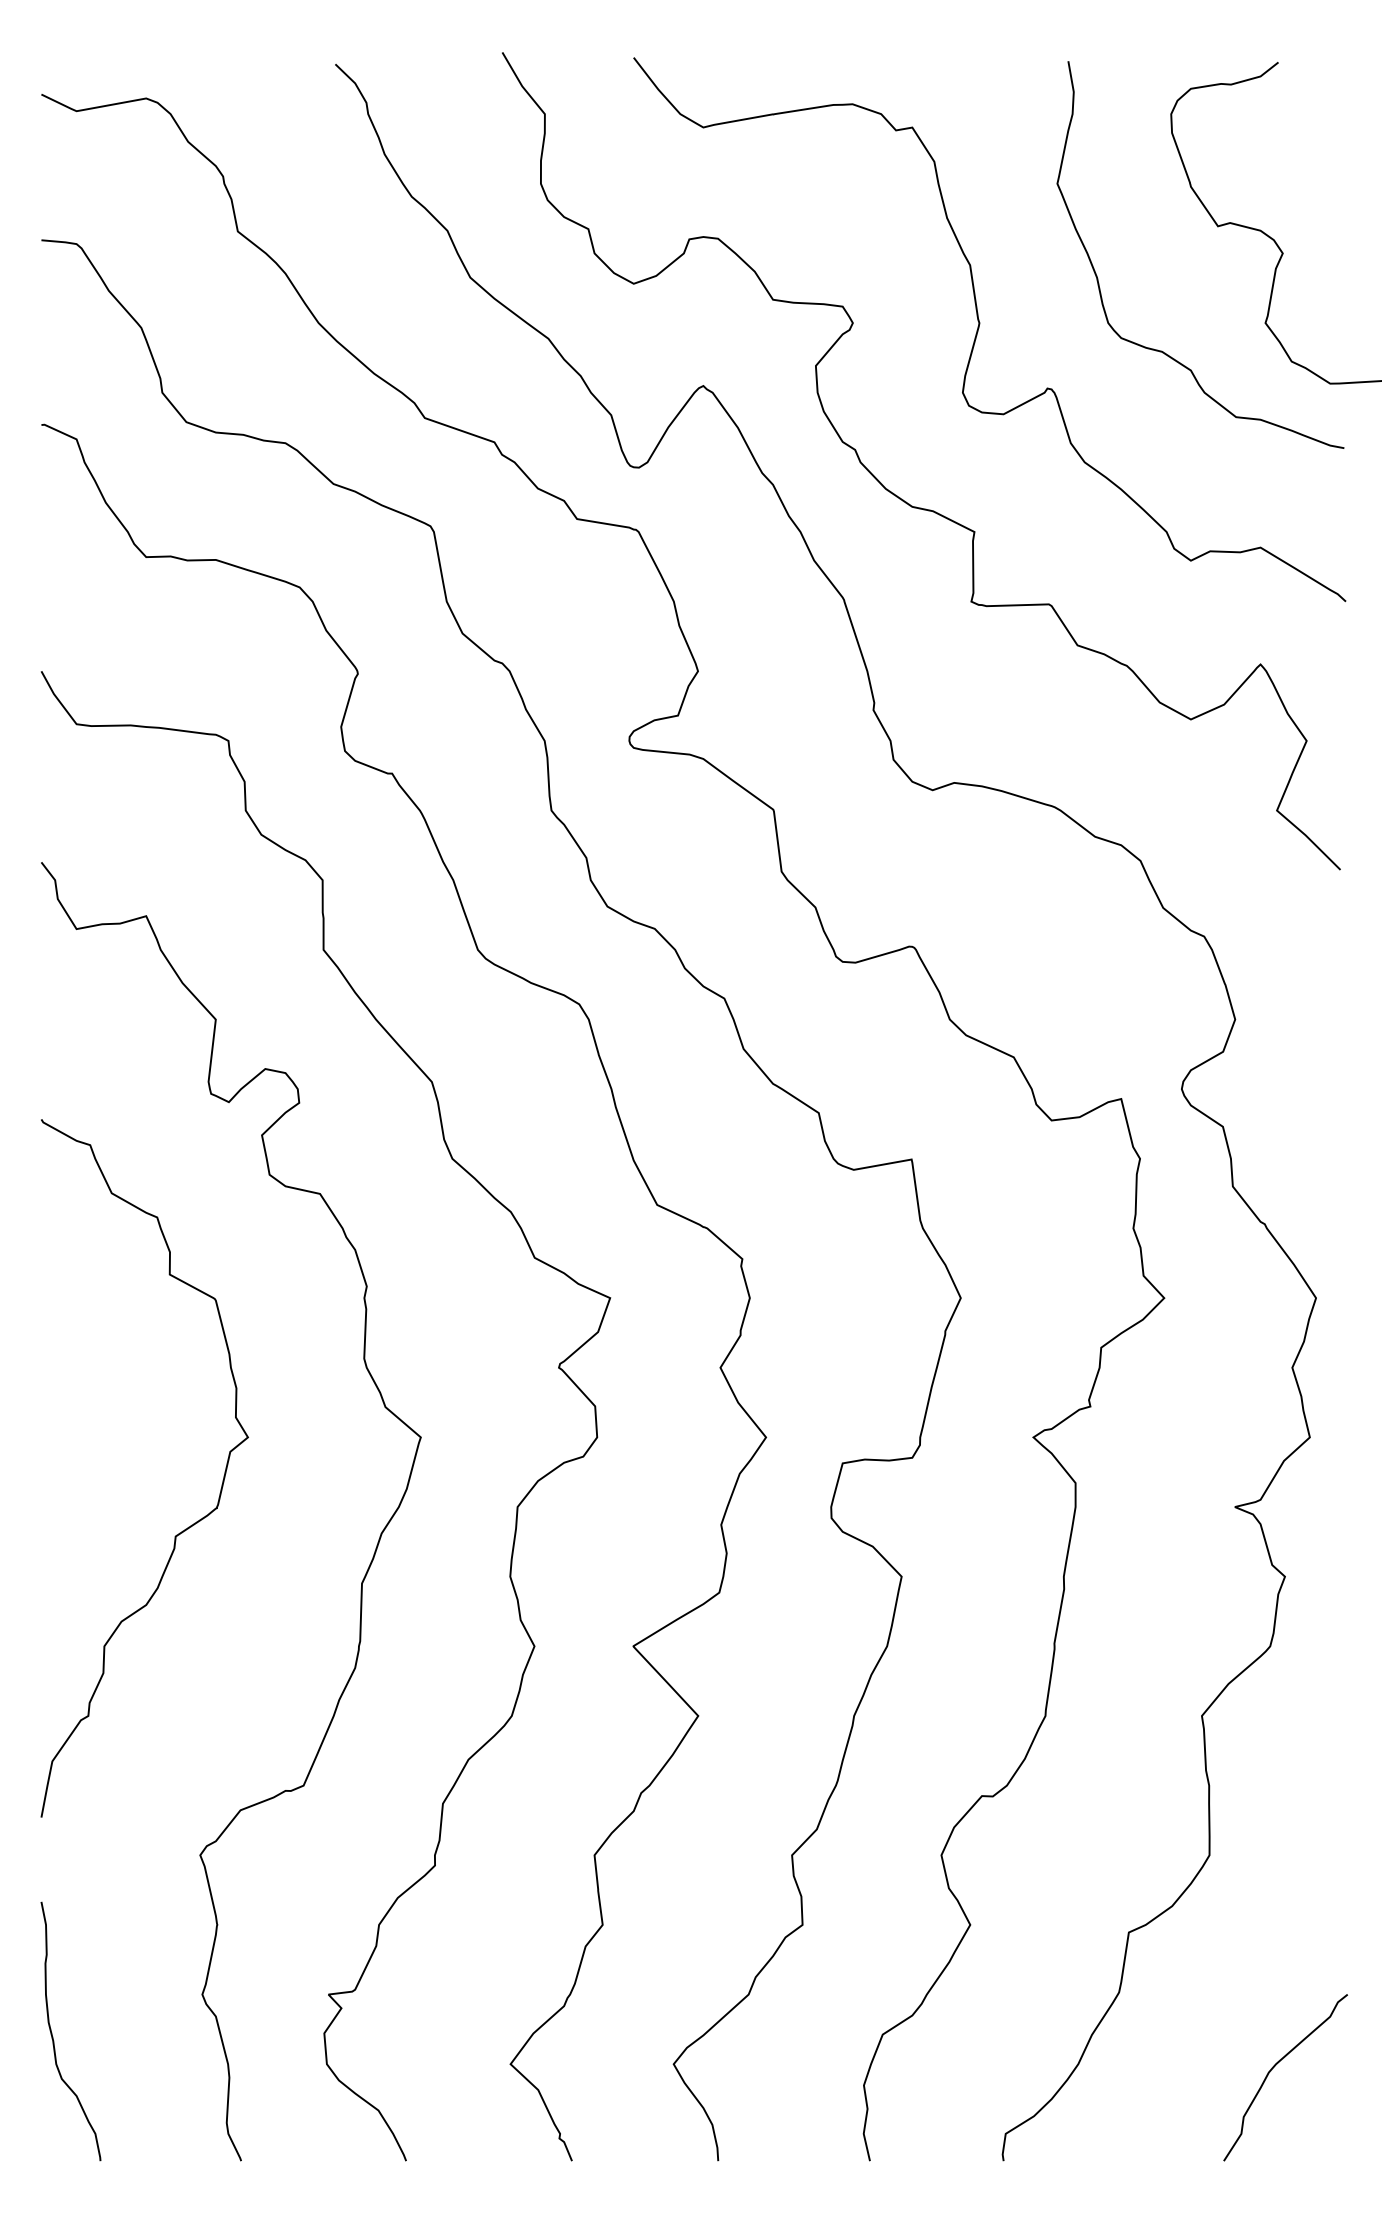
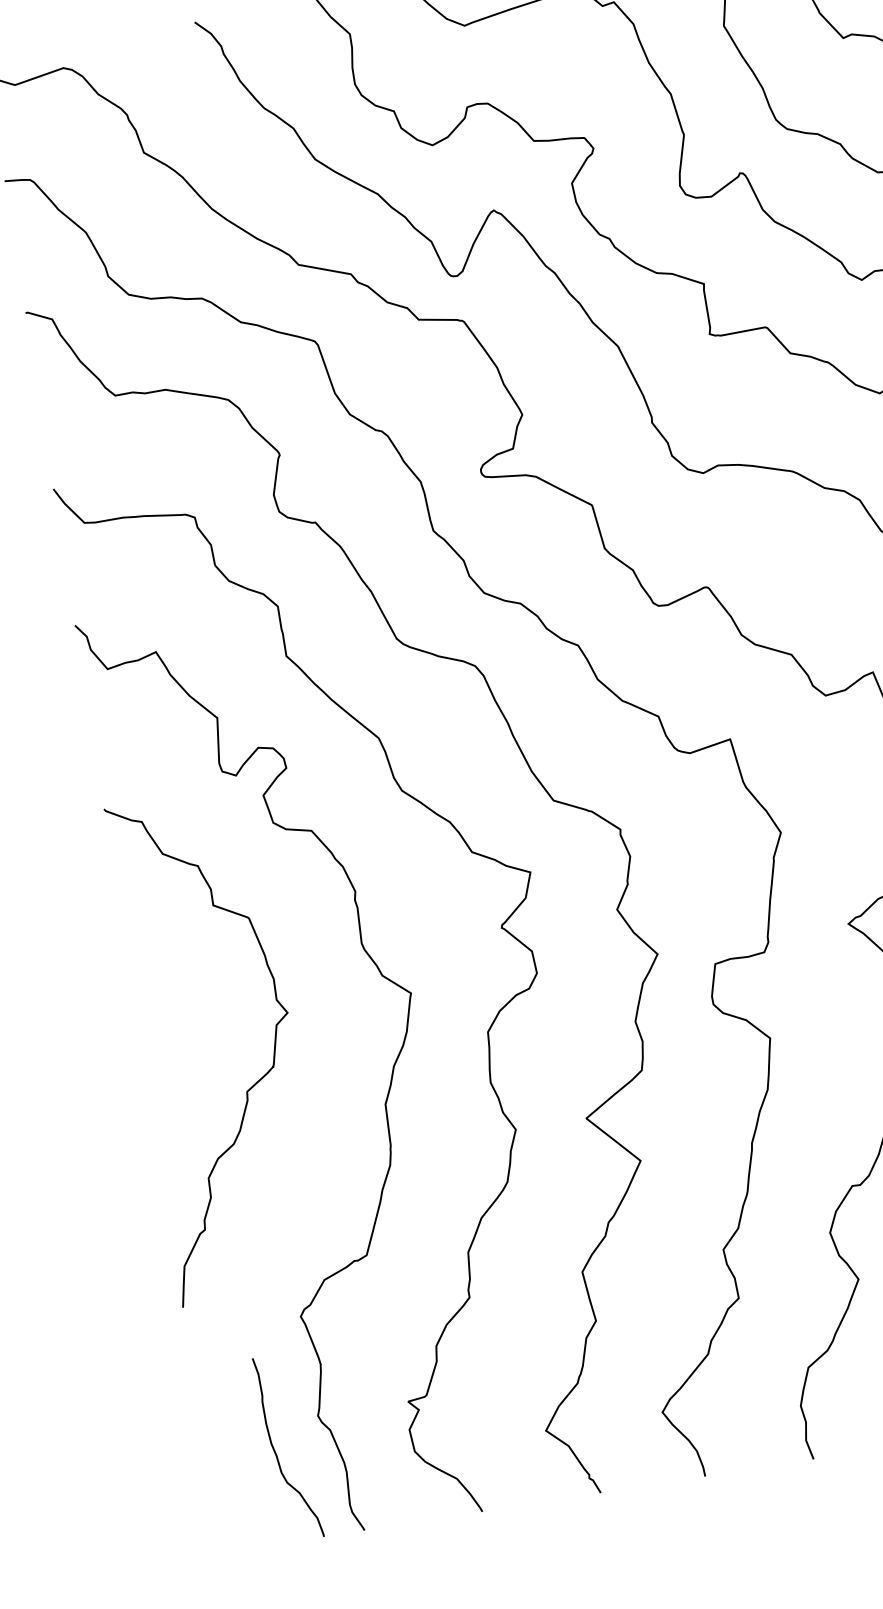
curve: (53, 2036) -> (276, 1453), moved

